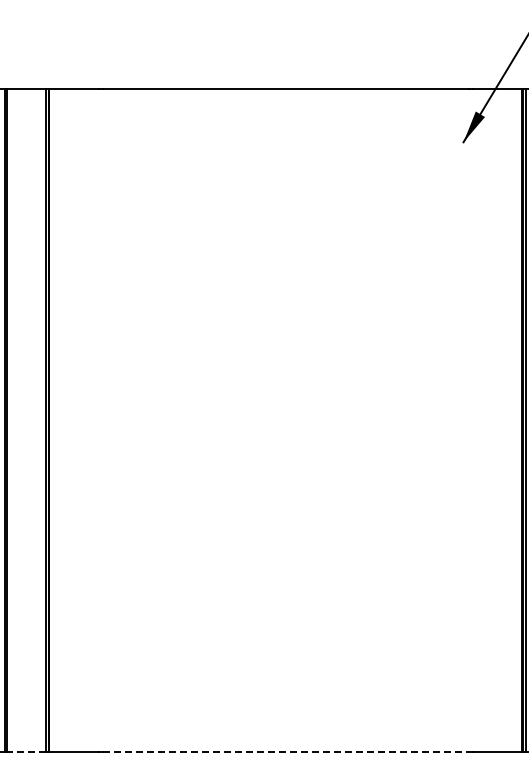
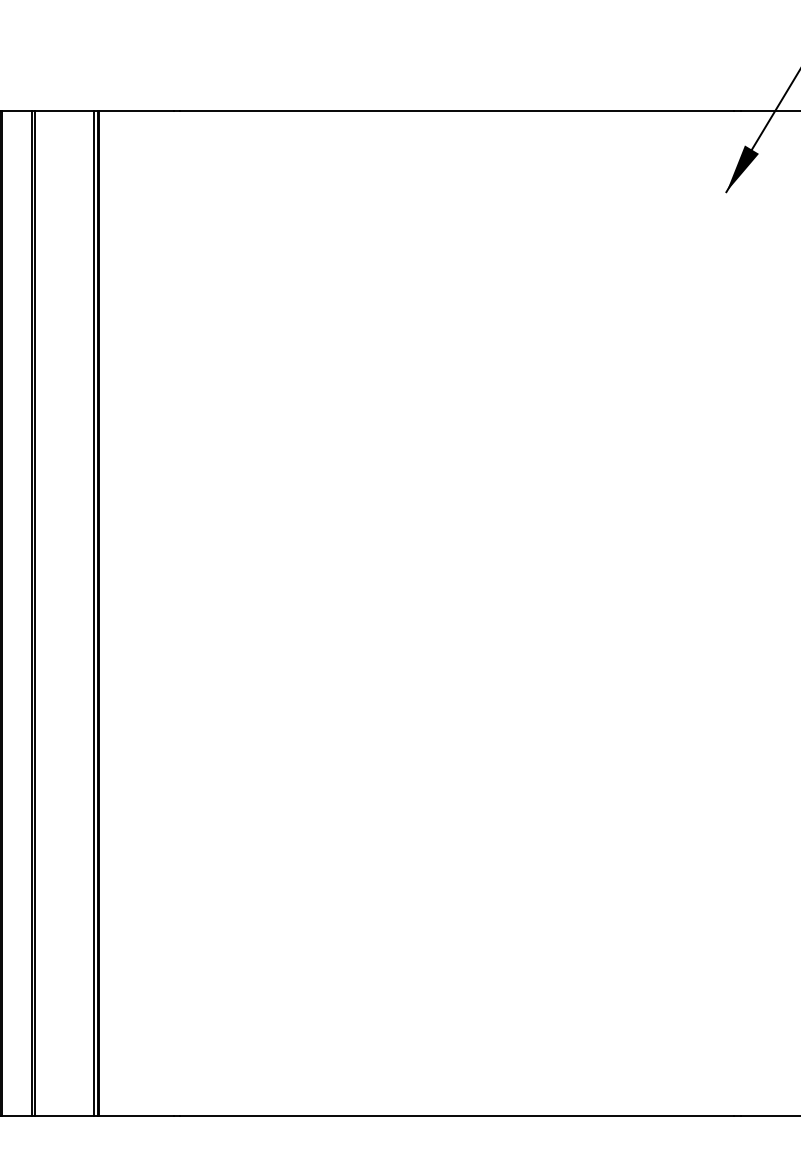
line: (26, 752) -> (64, 1116), dashed -> solid
line: (285, 752) -> (456, 1116), dashed -> solid

